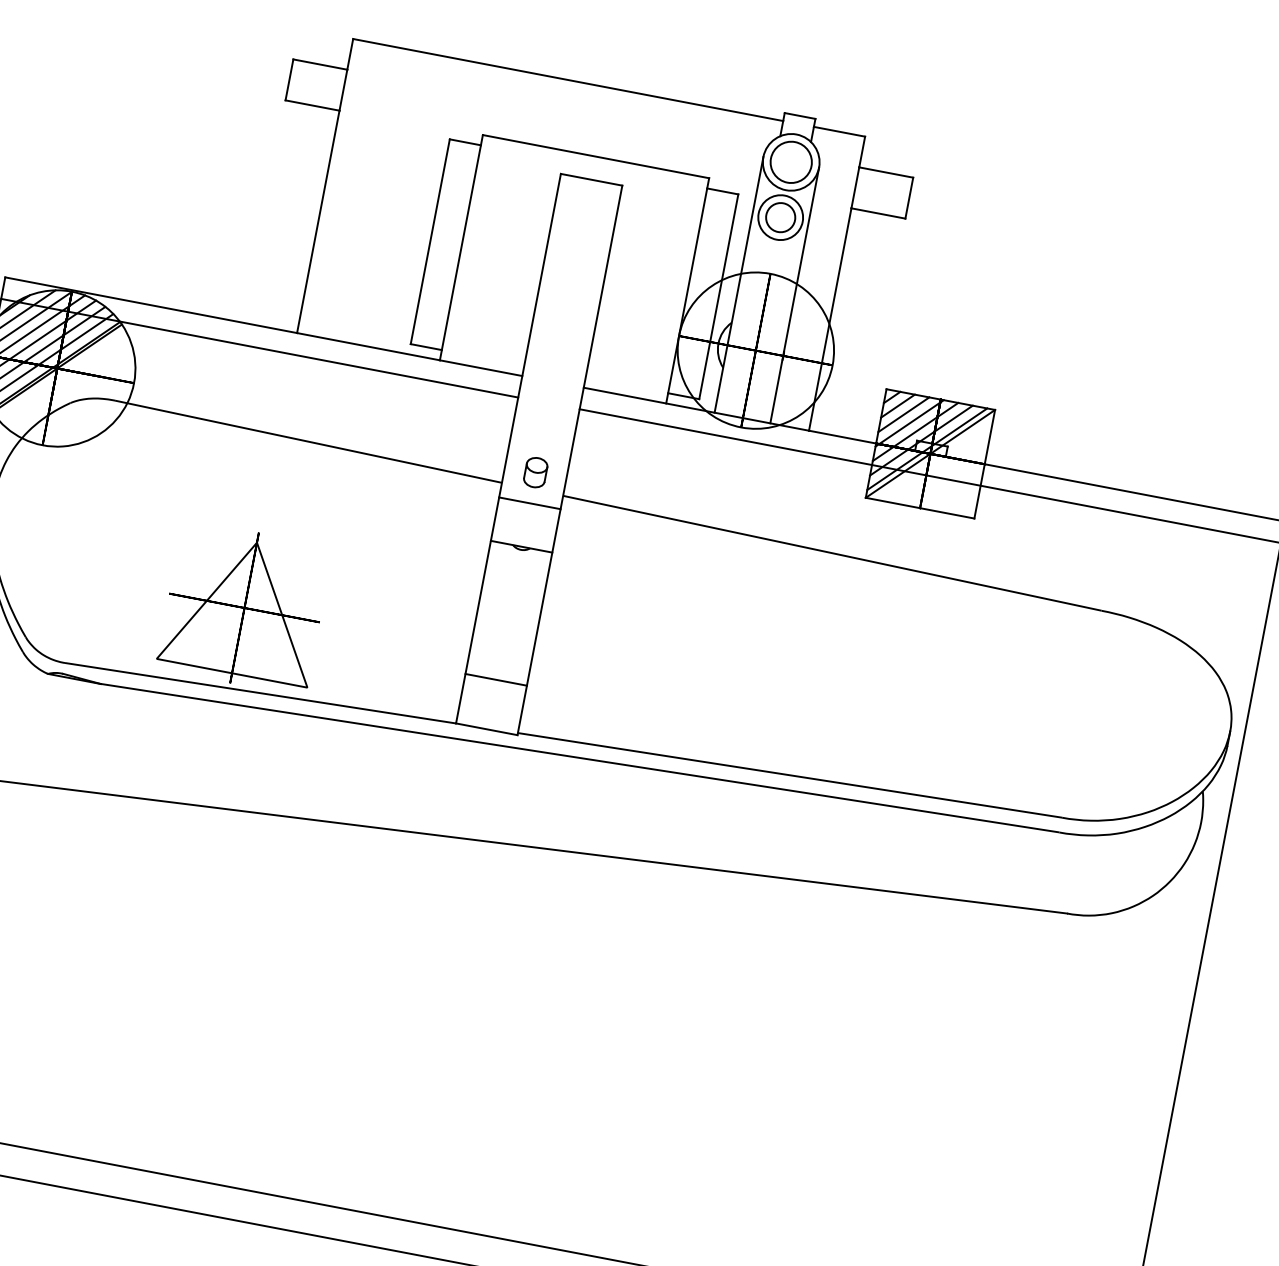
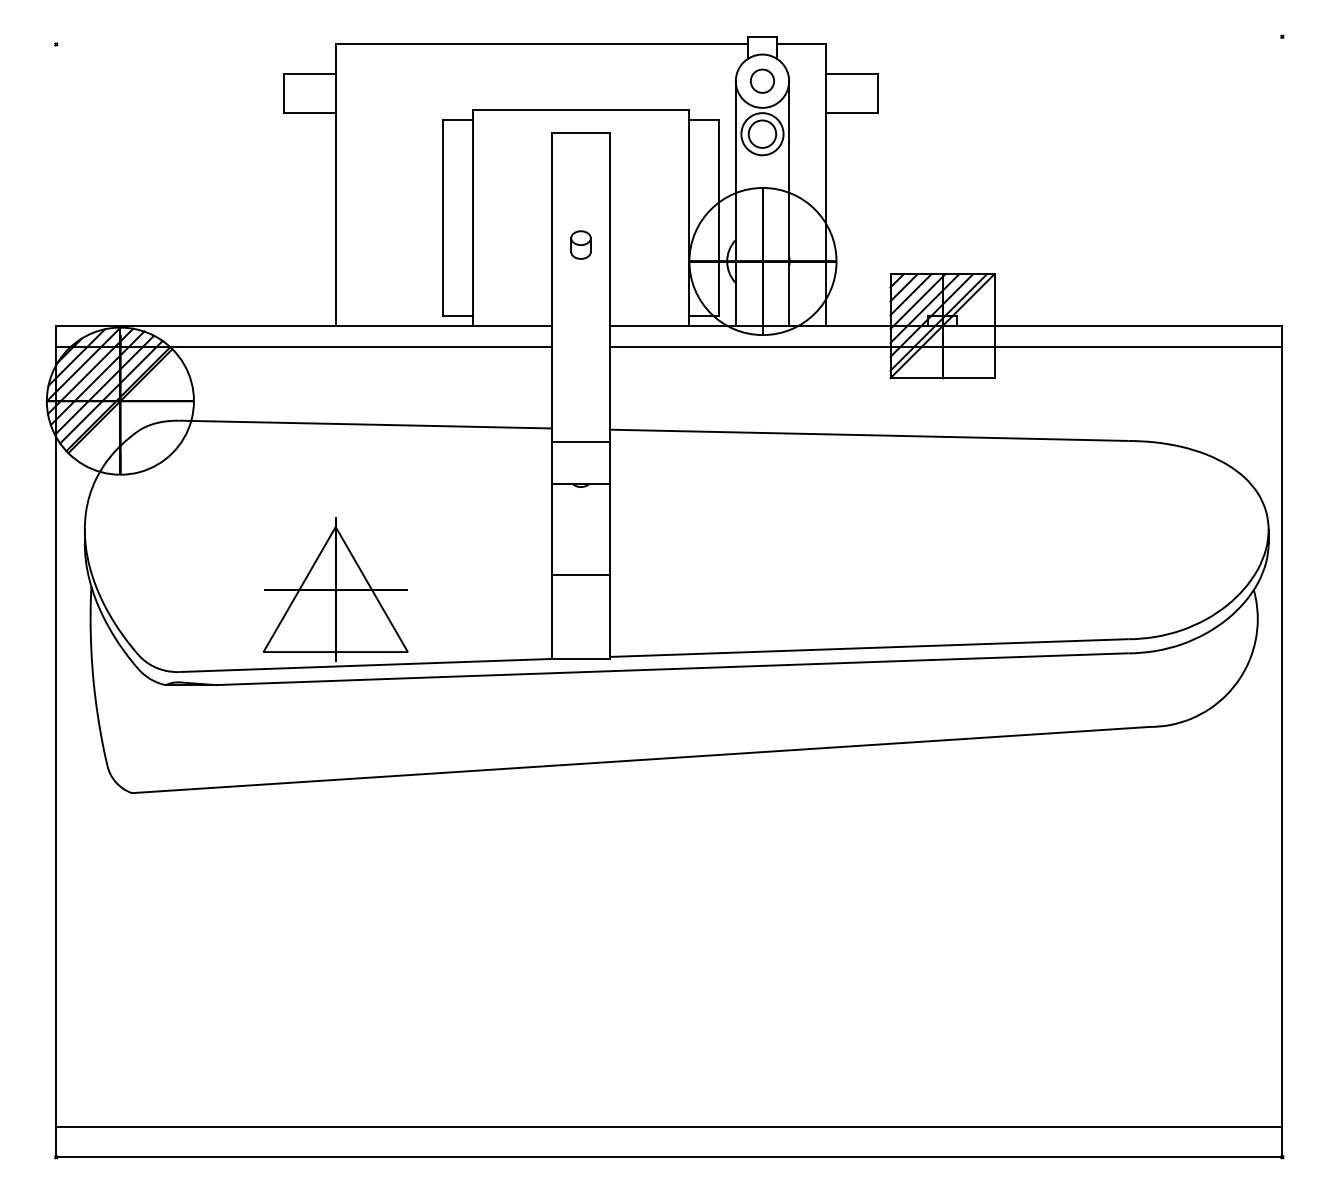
circle: (791, 161) -> (762, 80), size x0.6
part: (535, 471) -> (580, 244), moved
line: (495, 679) -> (580, 574), moved

